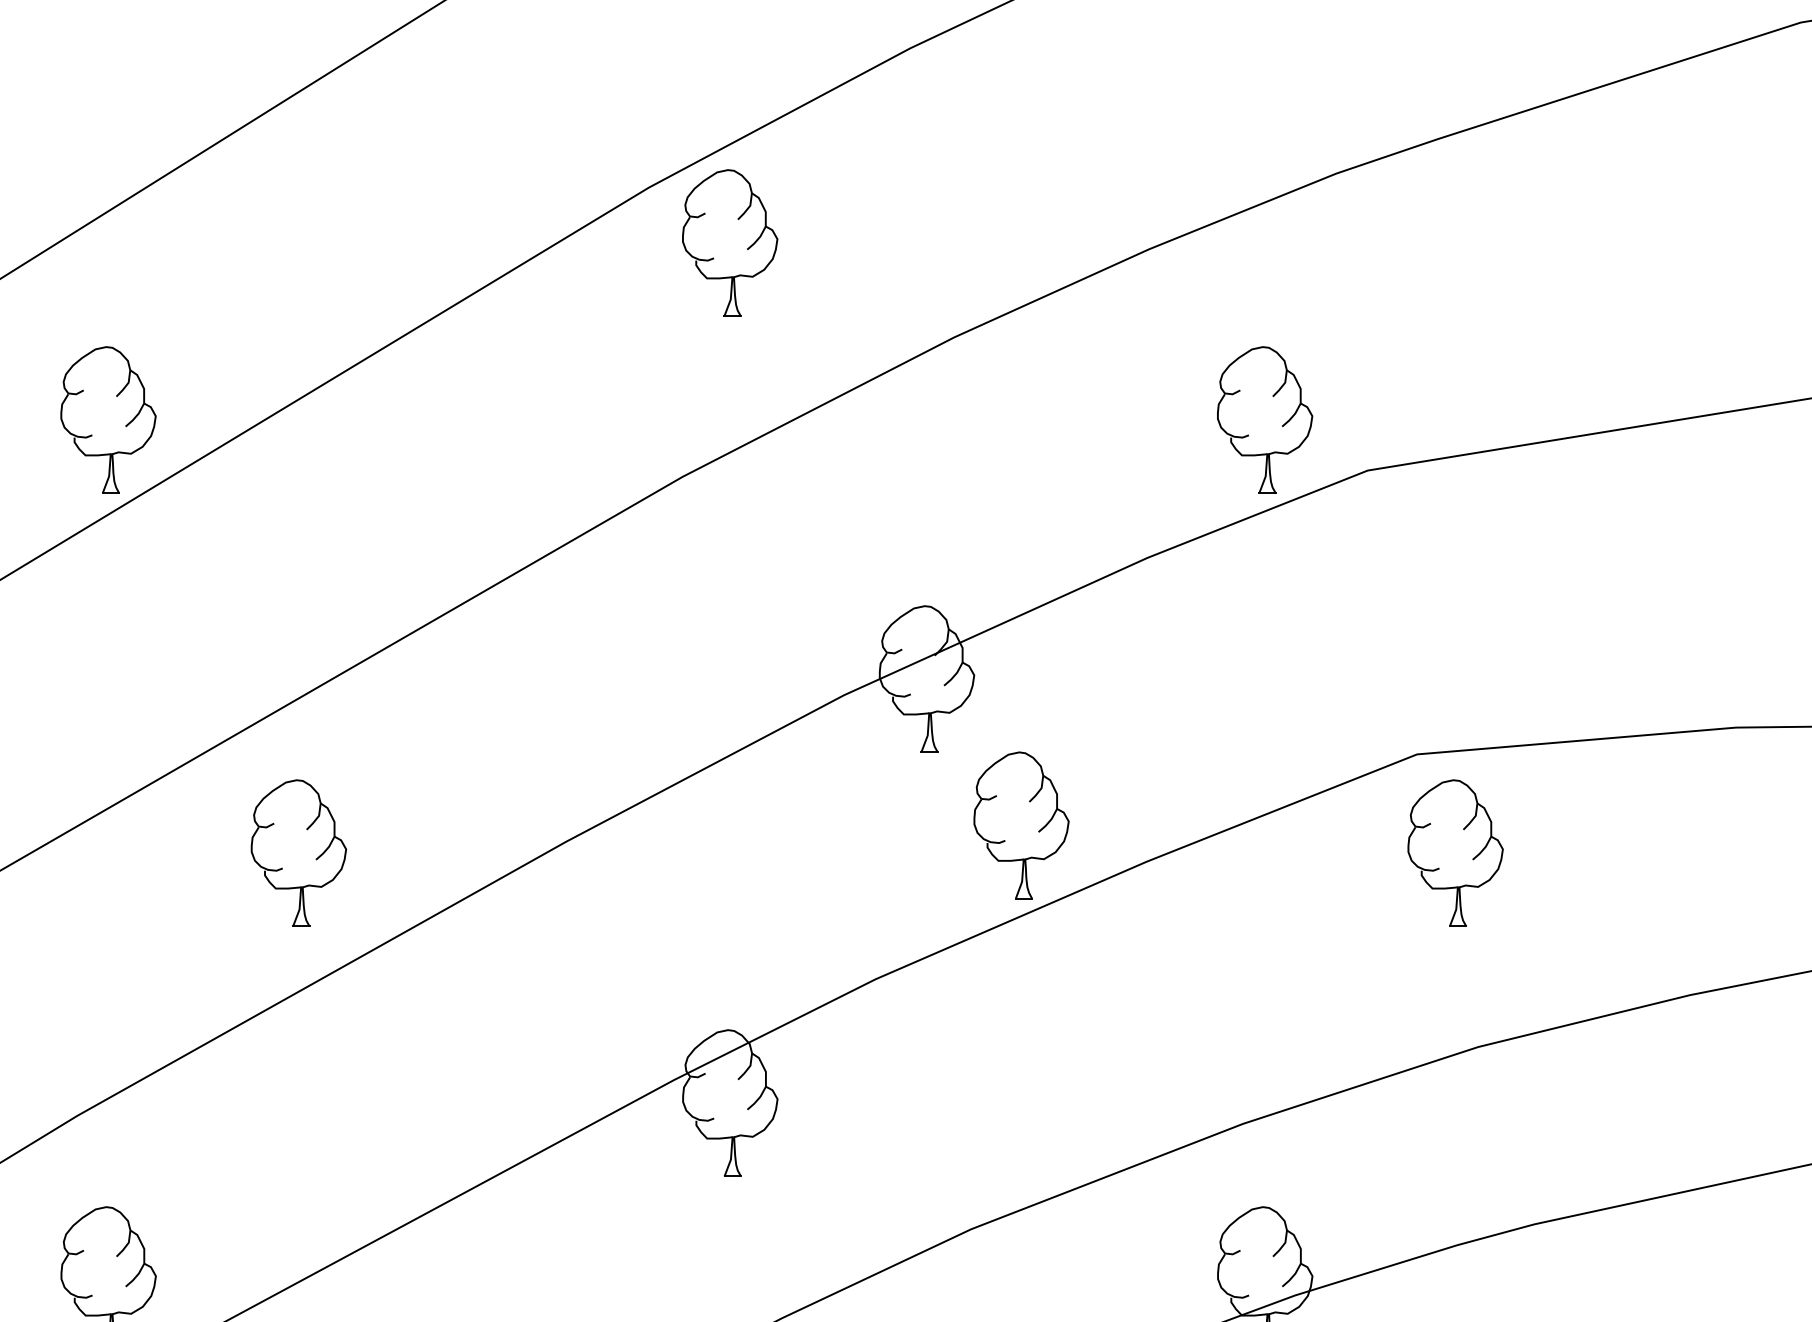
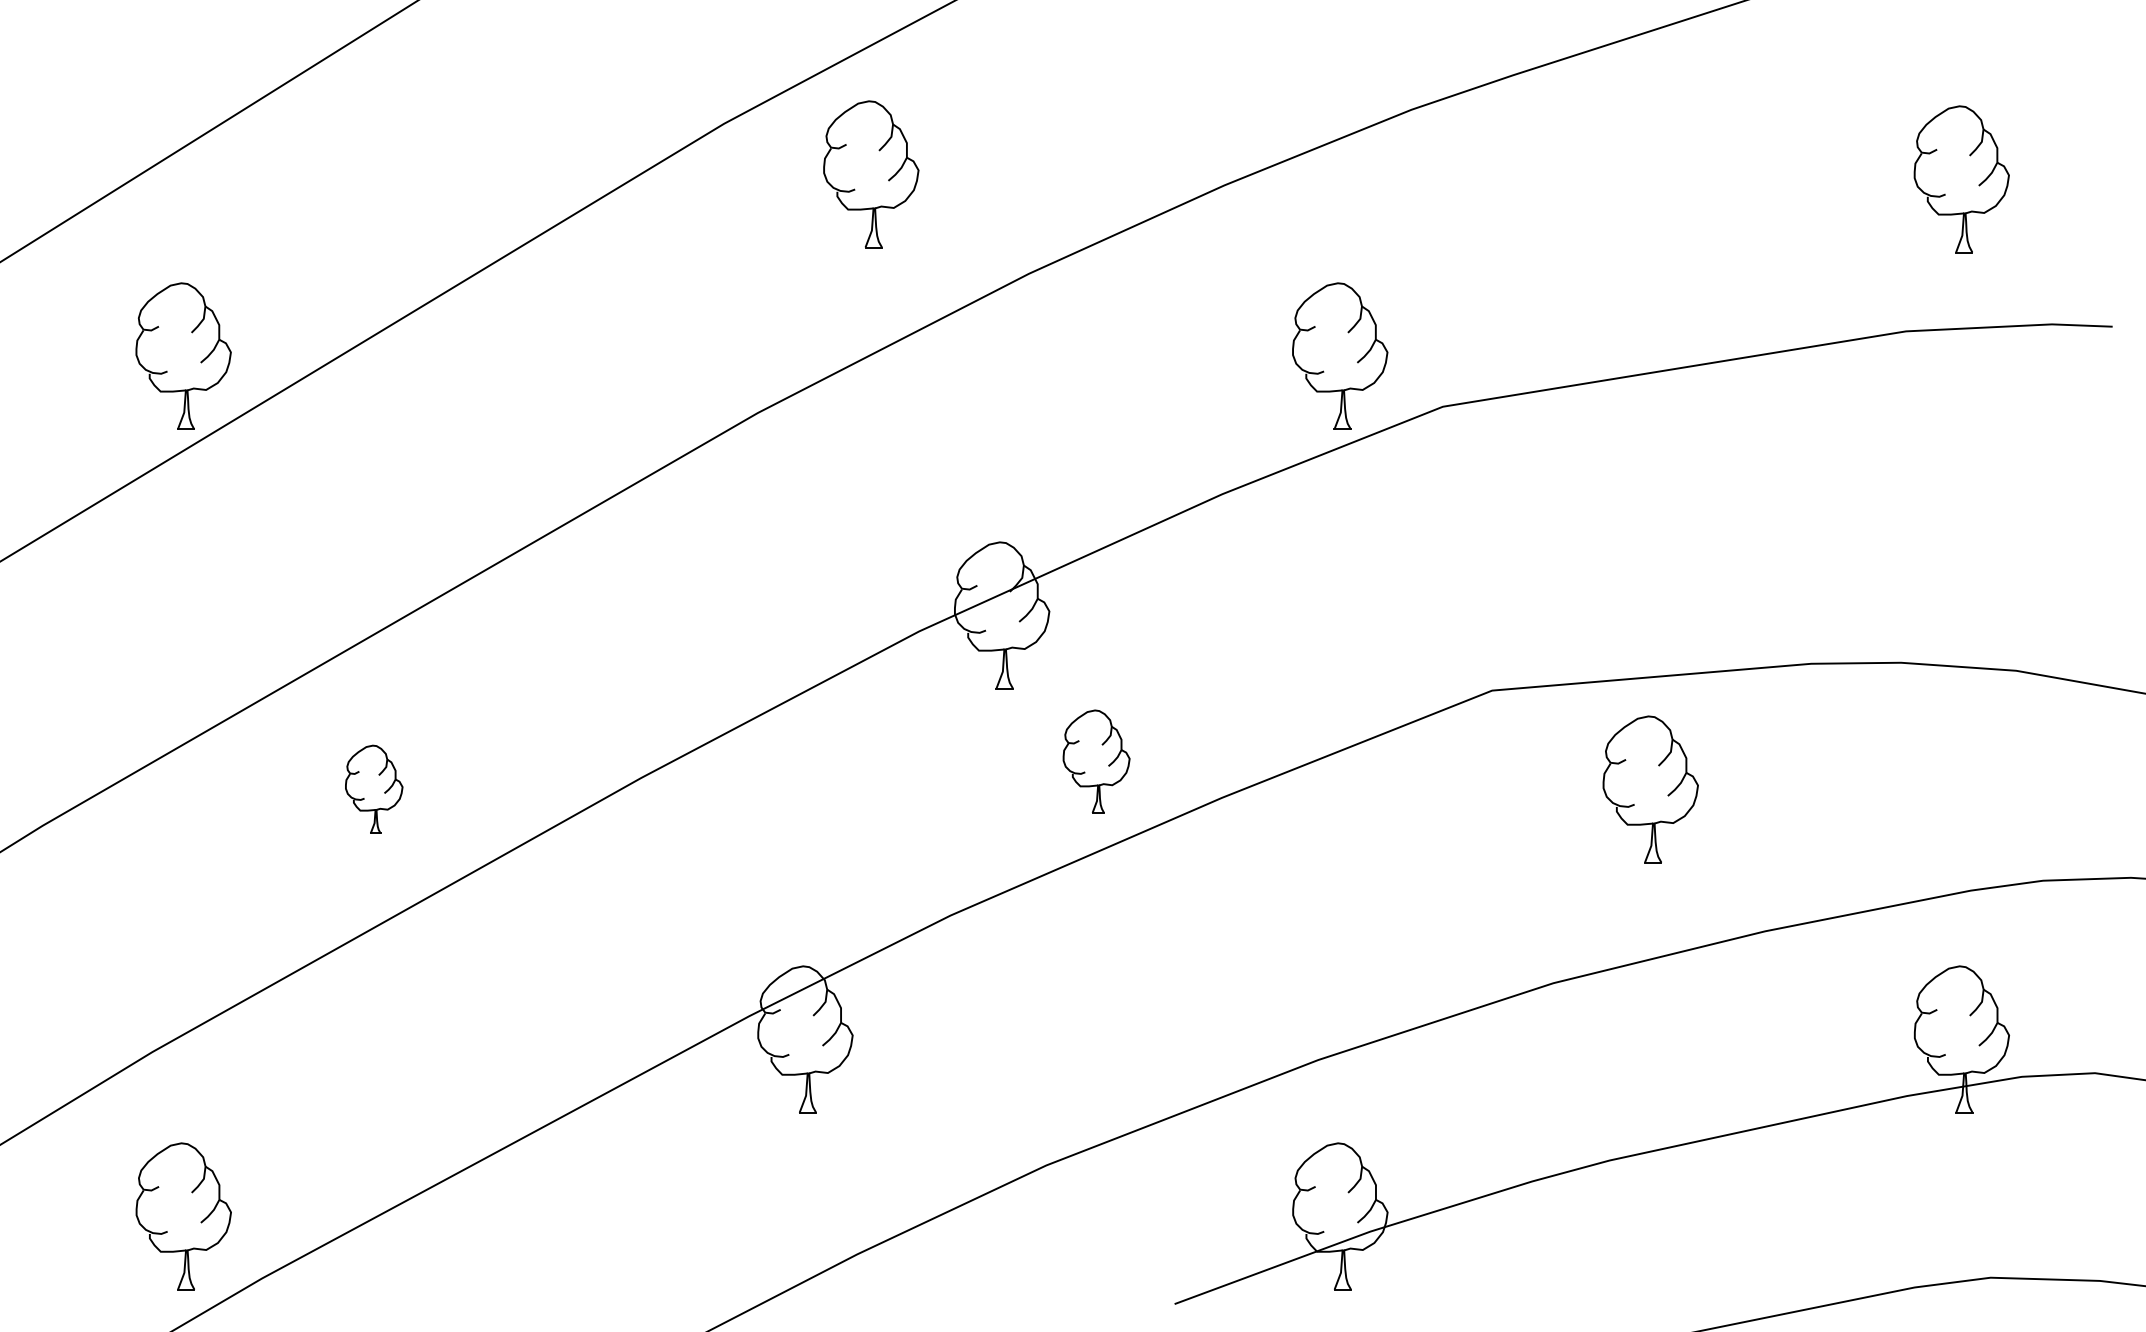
part: (730, 243) -> (871, 174), moved
part: (1021, 825) -> (1096, 761), size x0.7
part: (299, 853) -> (374, 789), size x0.6
part: (1455, 853) -> (1650, 789), moved

